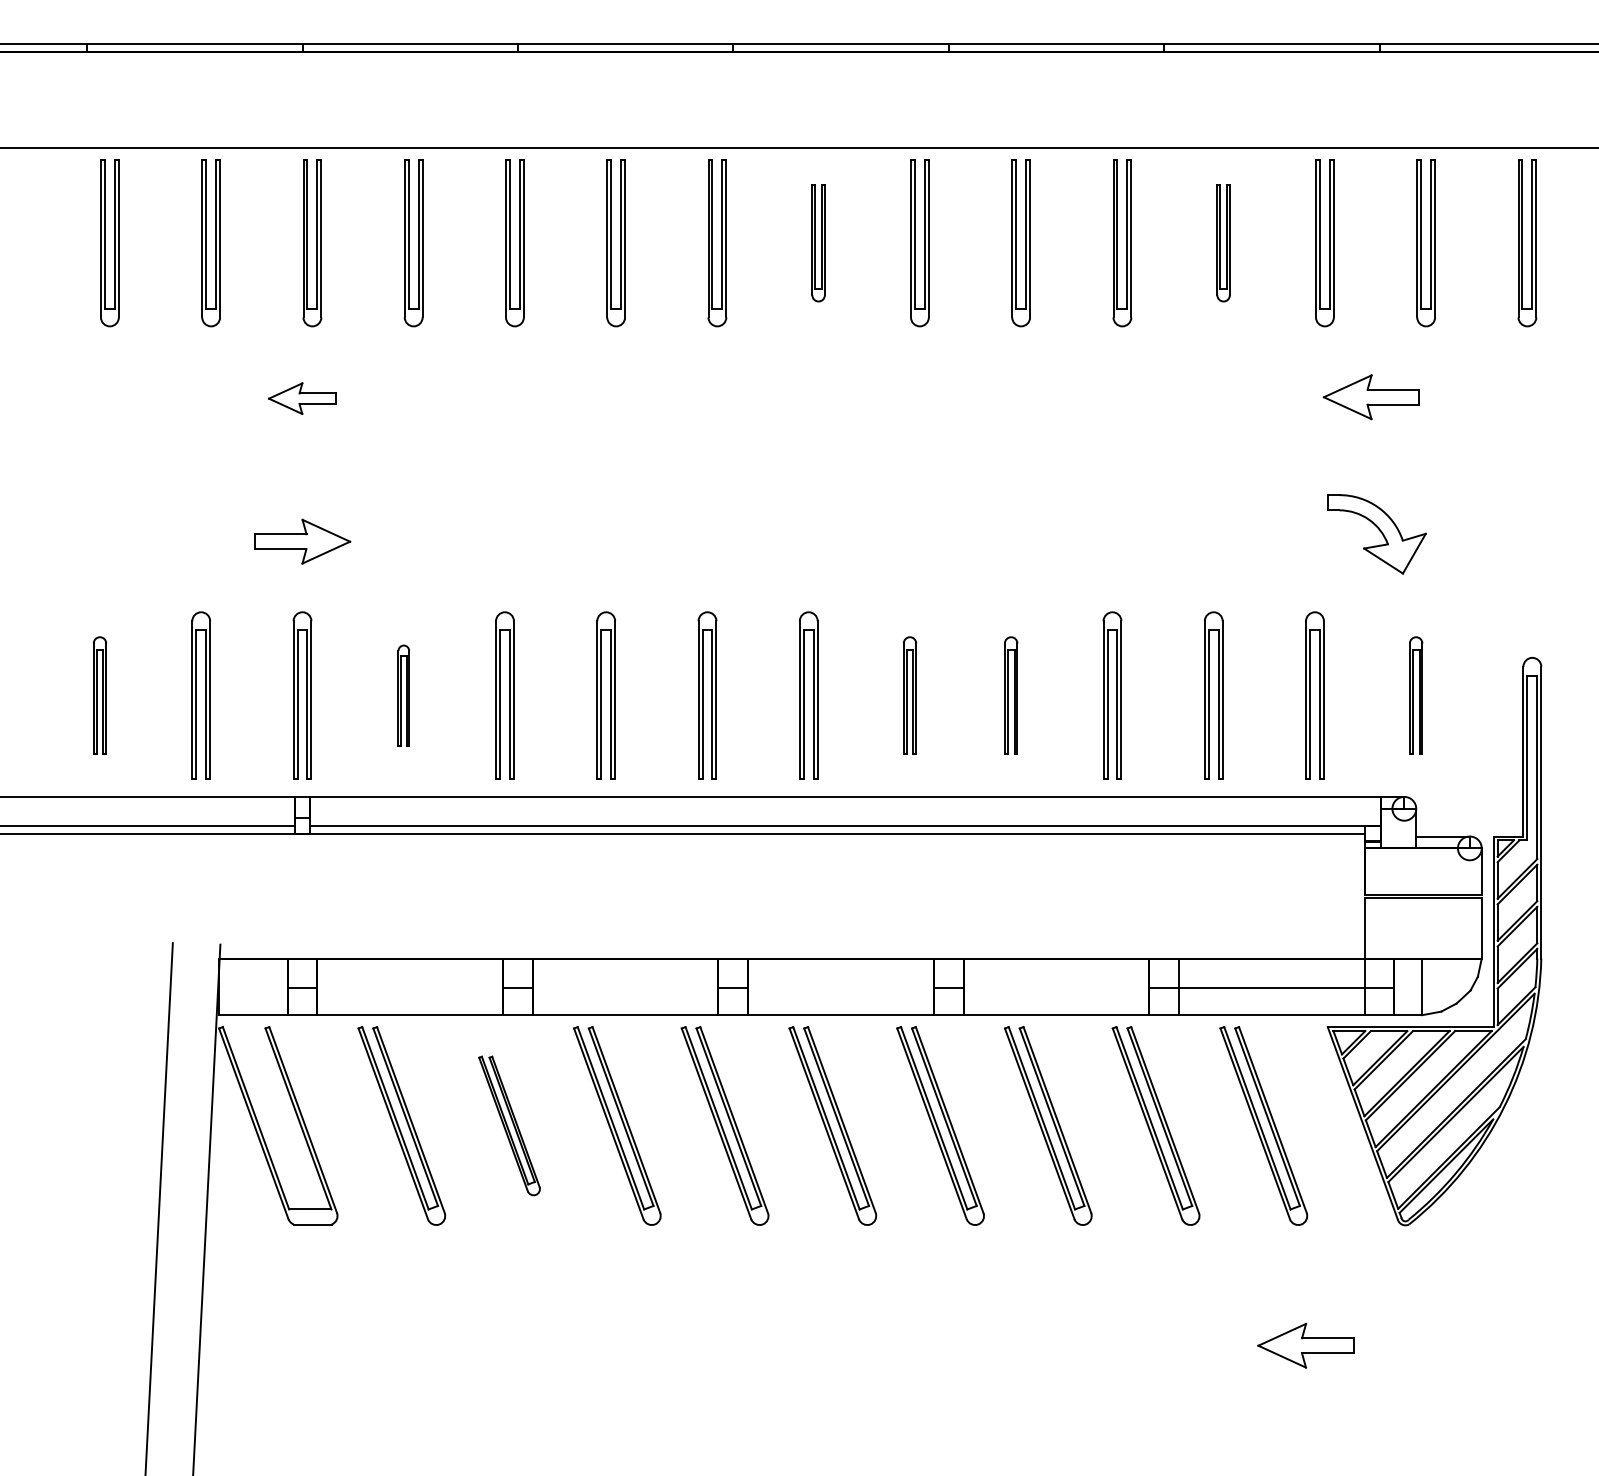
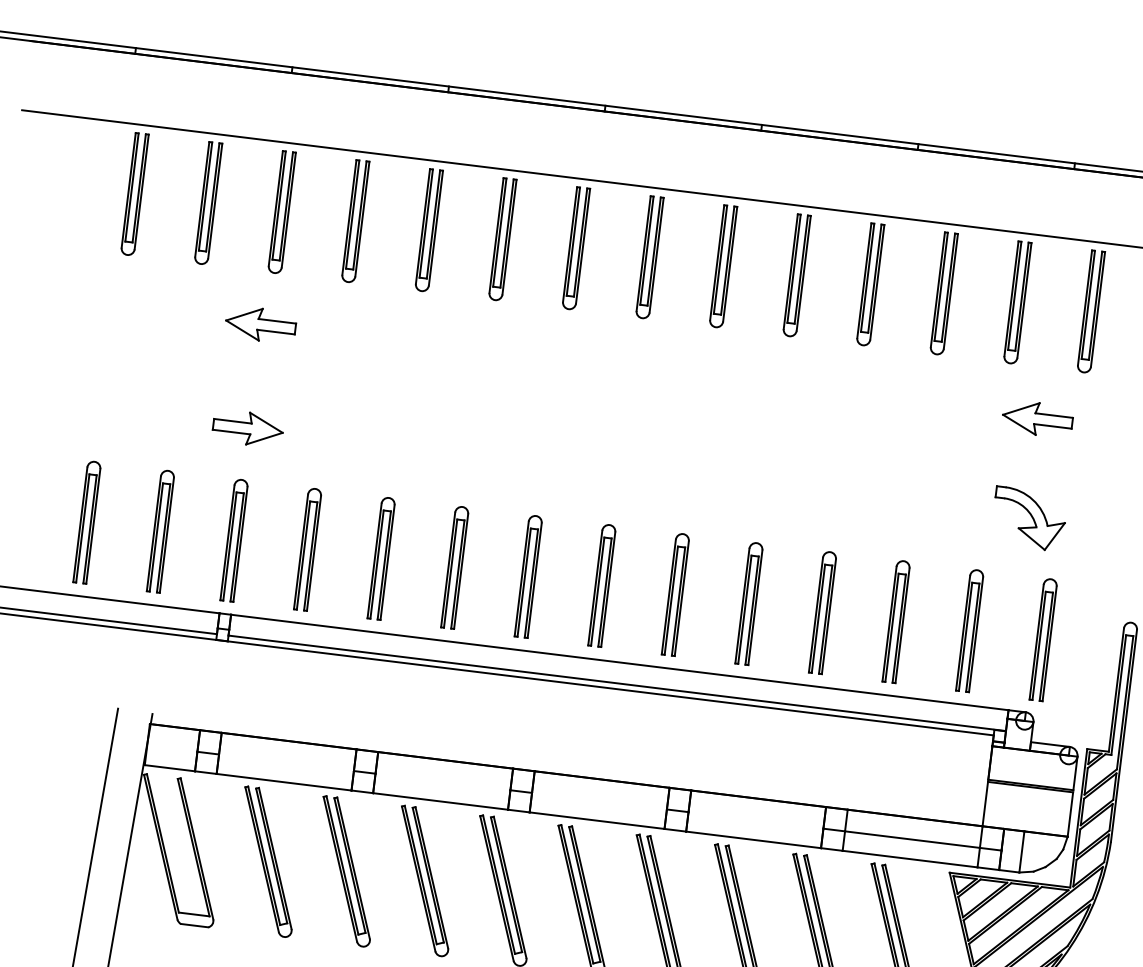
part: (818, 243) -> (649, 257), size x1.43
part: (1223, 243) -> (943, 294), size x1.43
part: (301, 398) -> (260, 324), size x1.43
part: (99, 695) -> (86, 522), size x1.43
part: (403, 695) -> (307, 549), size x1.67
part: (909, 695) -> (675, 594), size x1.43
part: (1010, 695) -> (748, 603), size x1.43
part: (1415, 695) -> (1043, 639), size x1.43
part: (509, 1125) -> (346, 871), size x1.43

